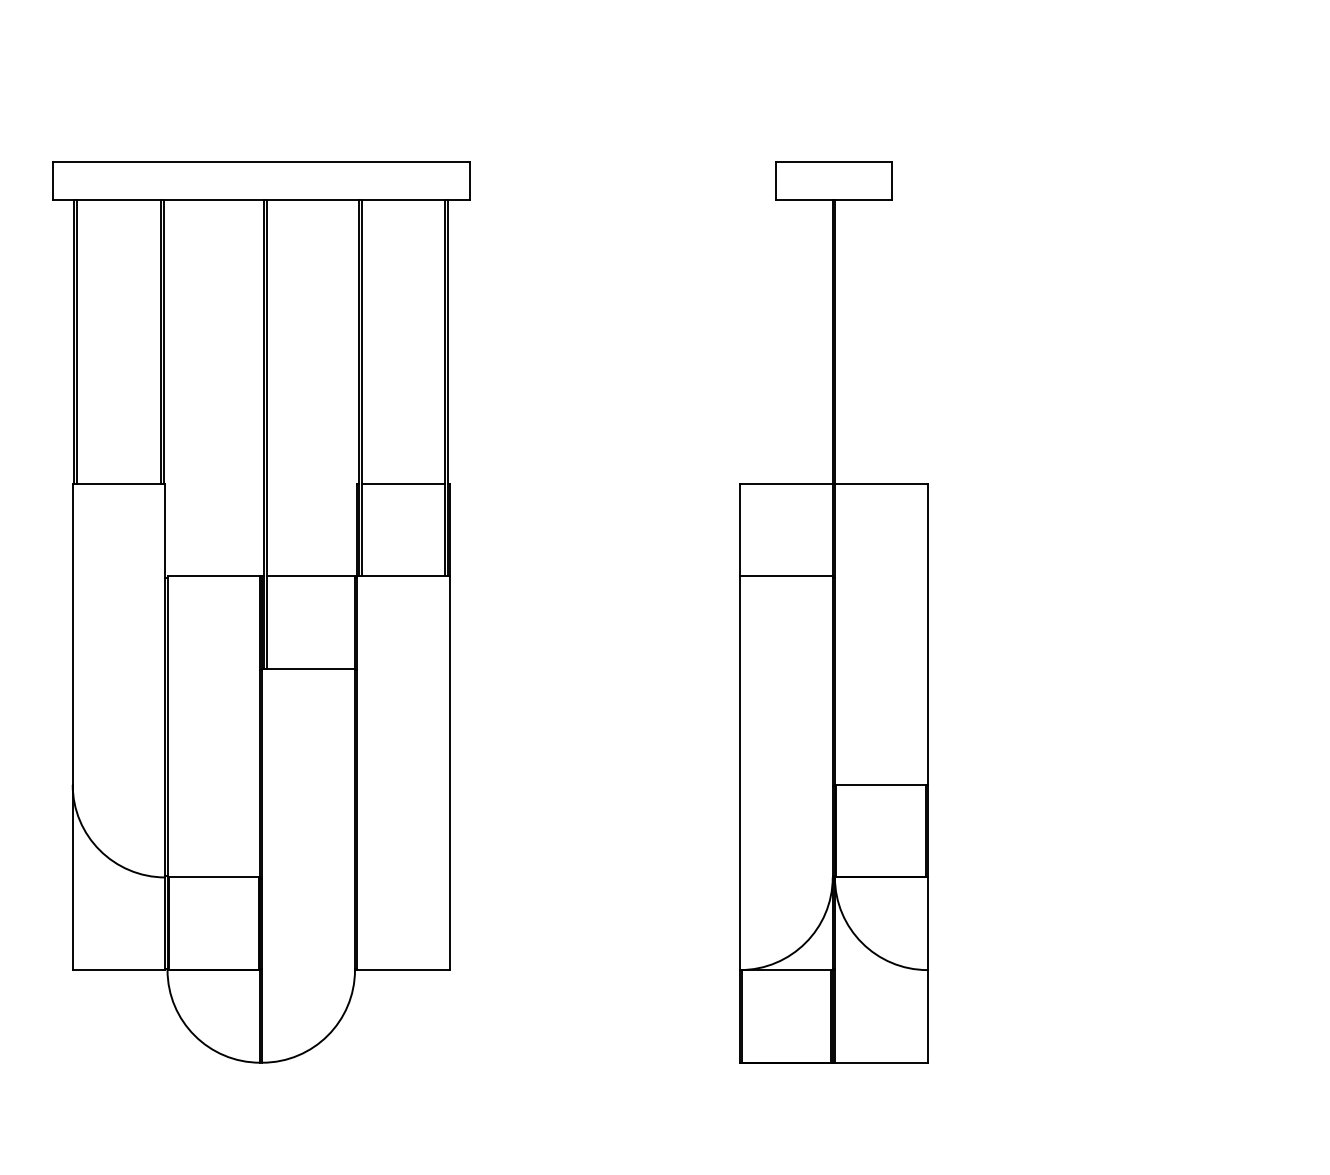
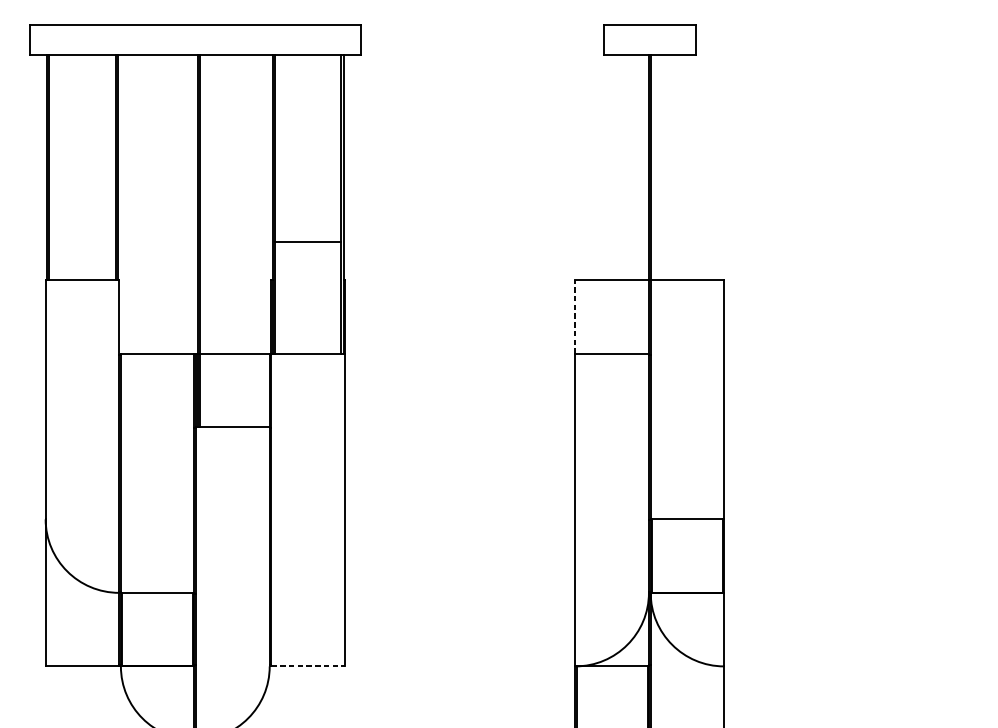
line: (403, 483) -> (308, 242), moved
line: (740, 529) -> (575, 316), solid -> dashed
line: (404, 970) -> (309, 666), solid -> dashed

